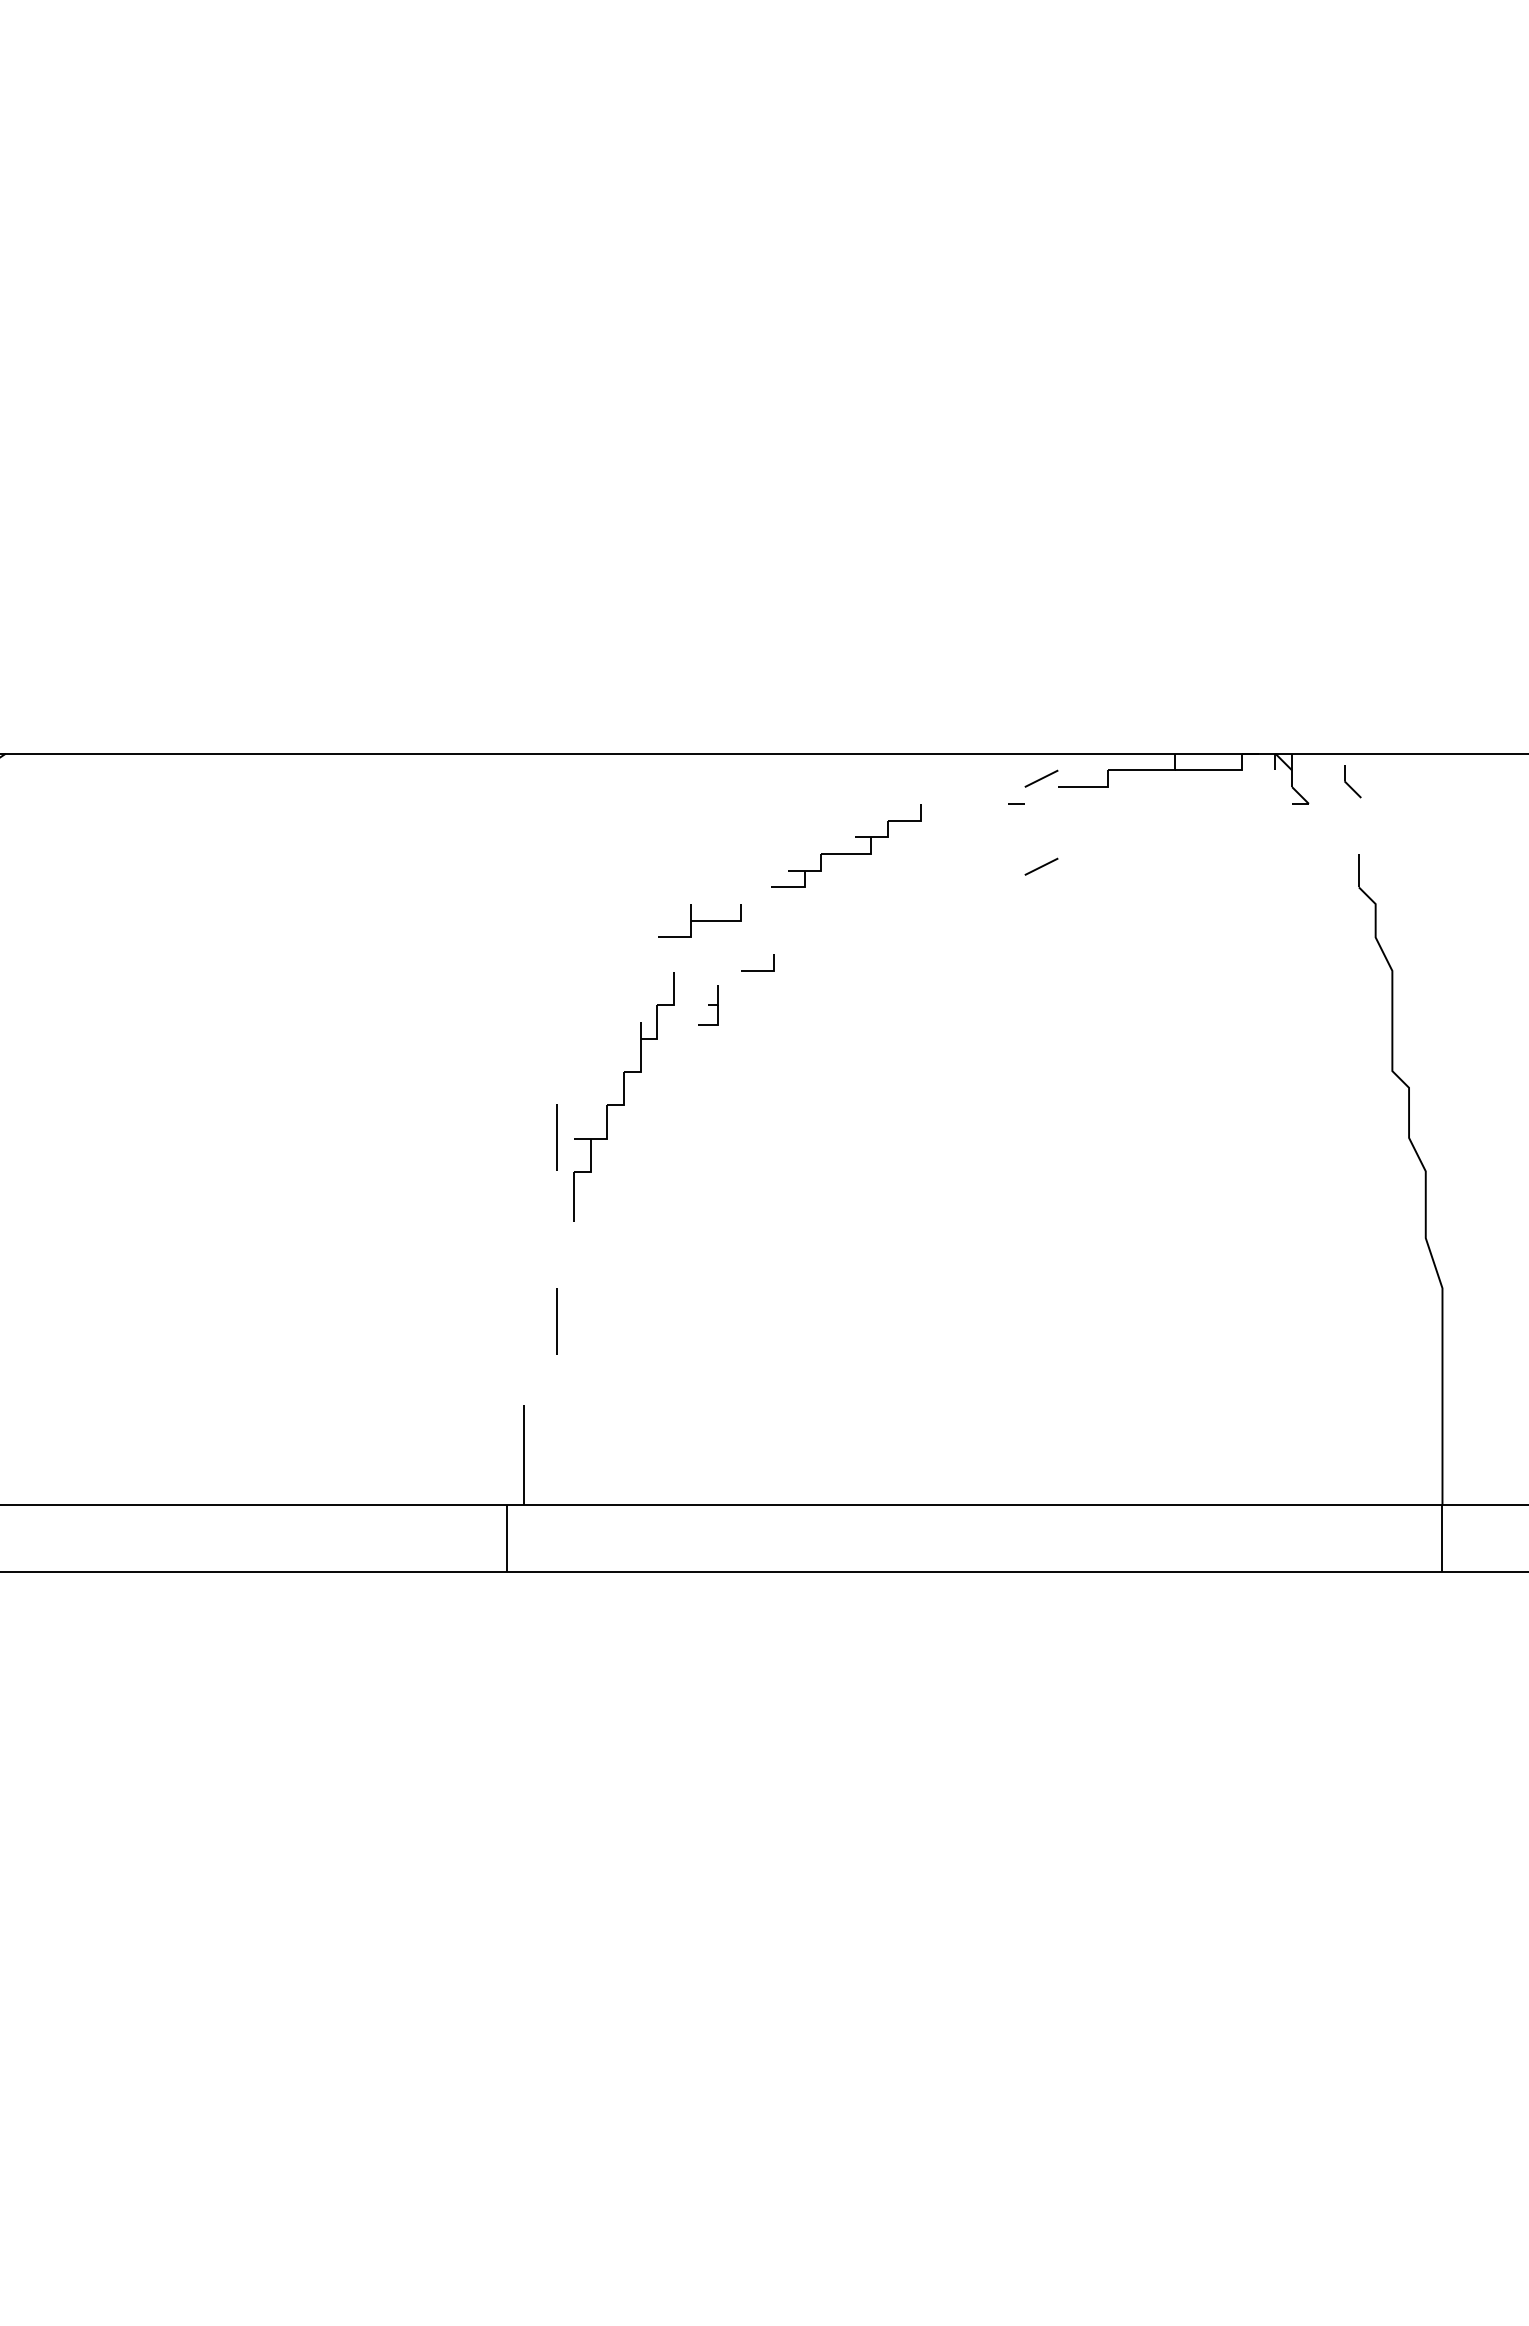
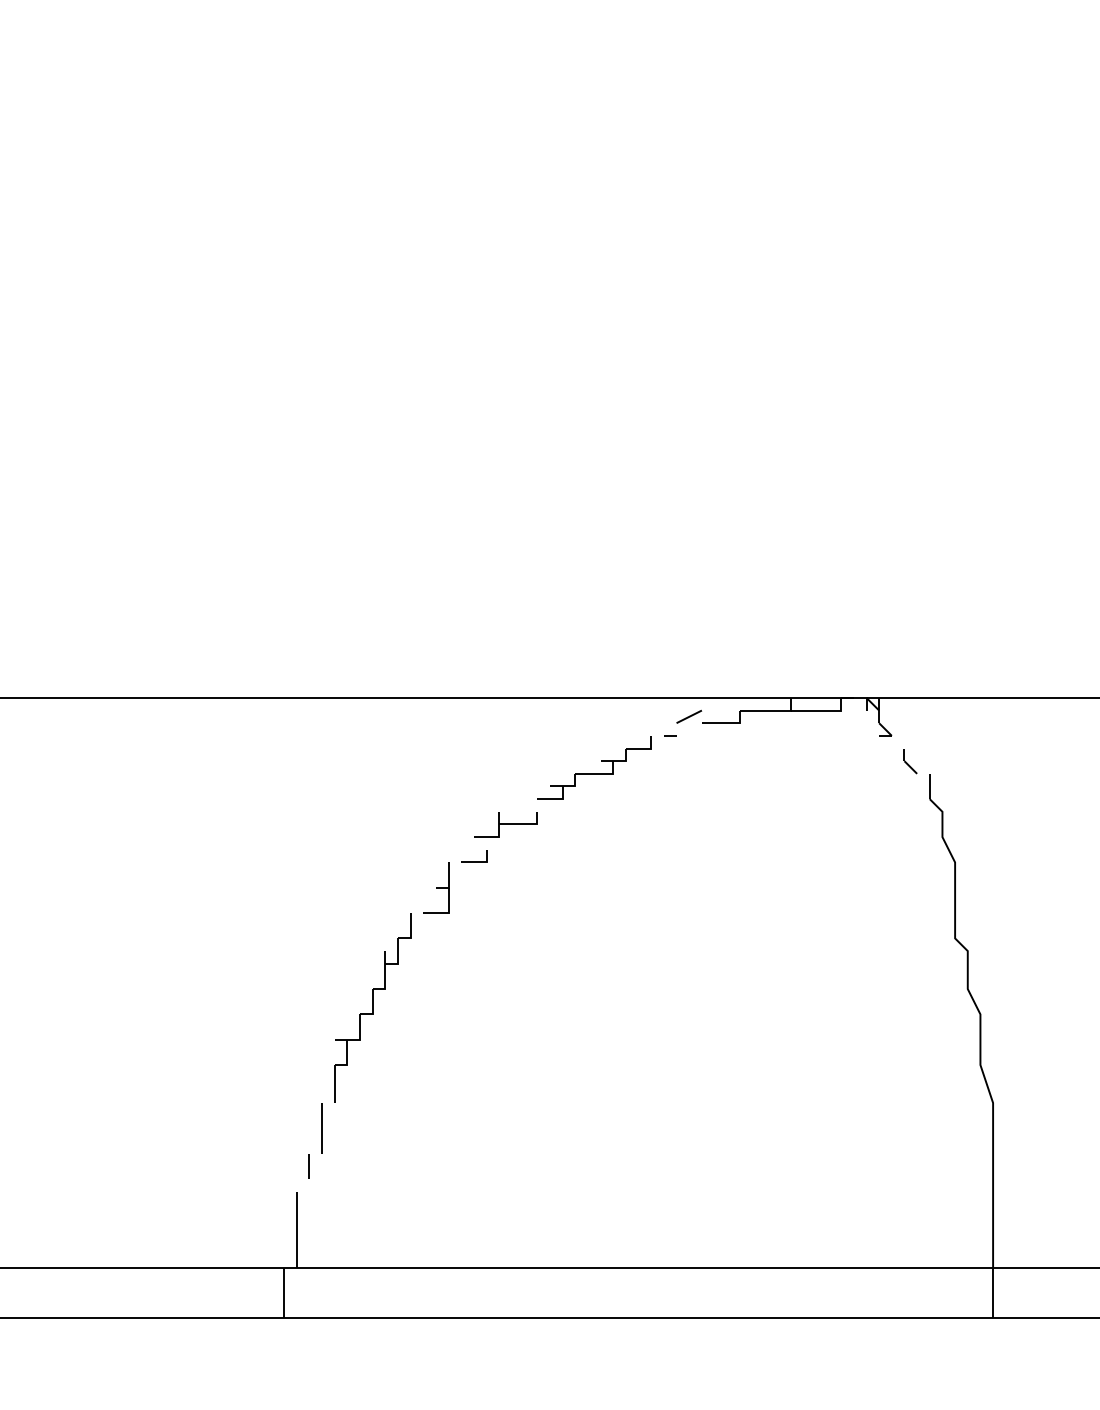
part: (1352, 781) -> (910, 761), moved
part: (846, 853) -> (594, 773), moved
line: (1041, 866) -> (689, 783), removed
part: (699, 920) -> (505, 824), moved
part: (707, 1004) -> (436, 887), size x1.67
part: (623, 1096) -> (372, 1007), moved
line: (556, 1137) -> (321, 988), removed
line: (539, 1371) -> (308, 1166), added

